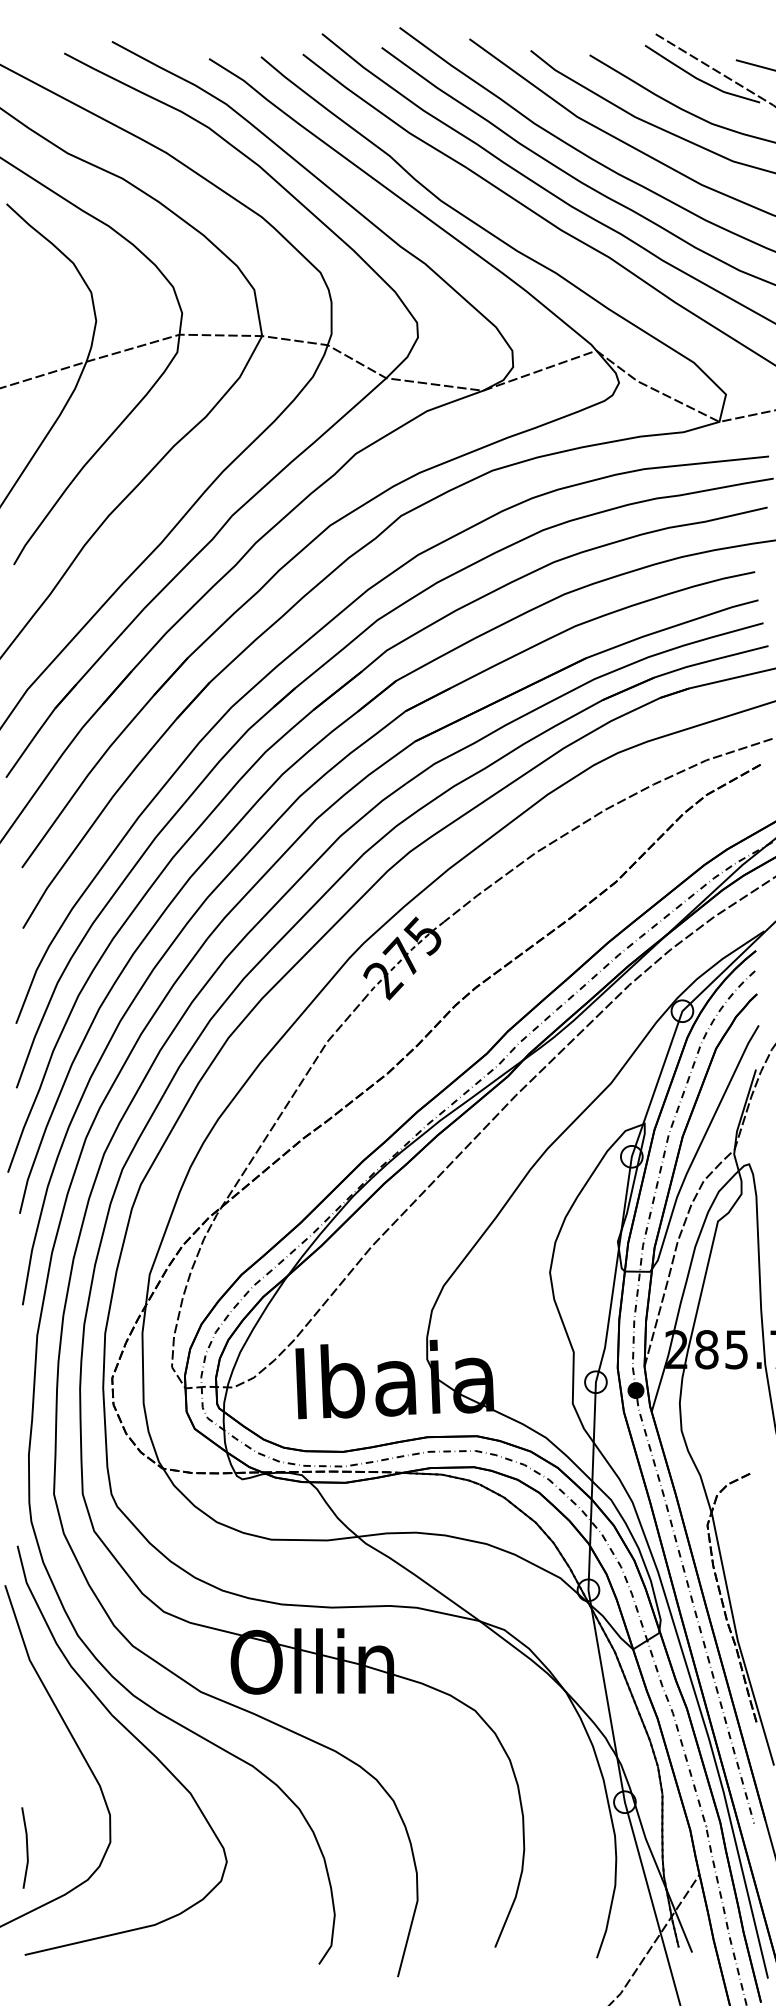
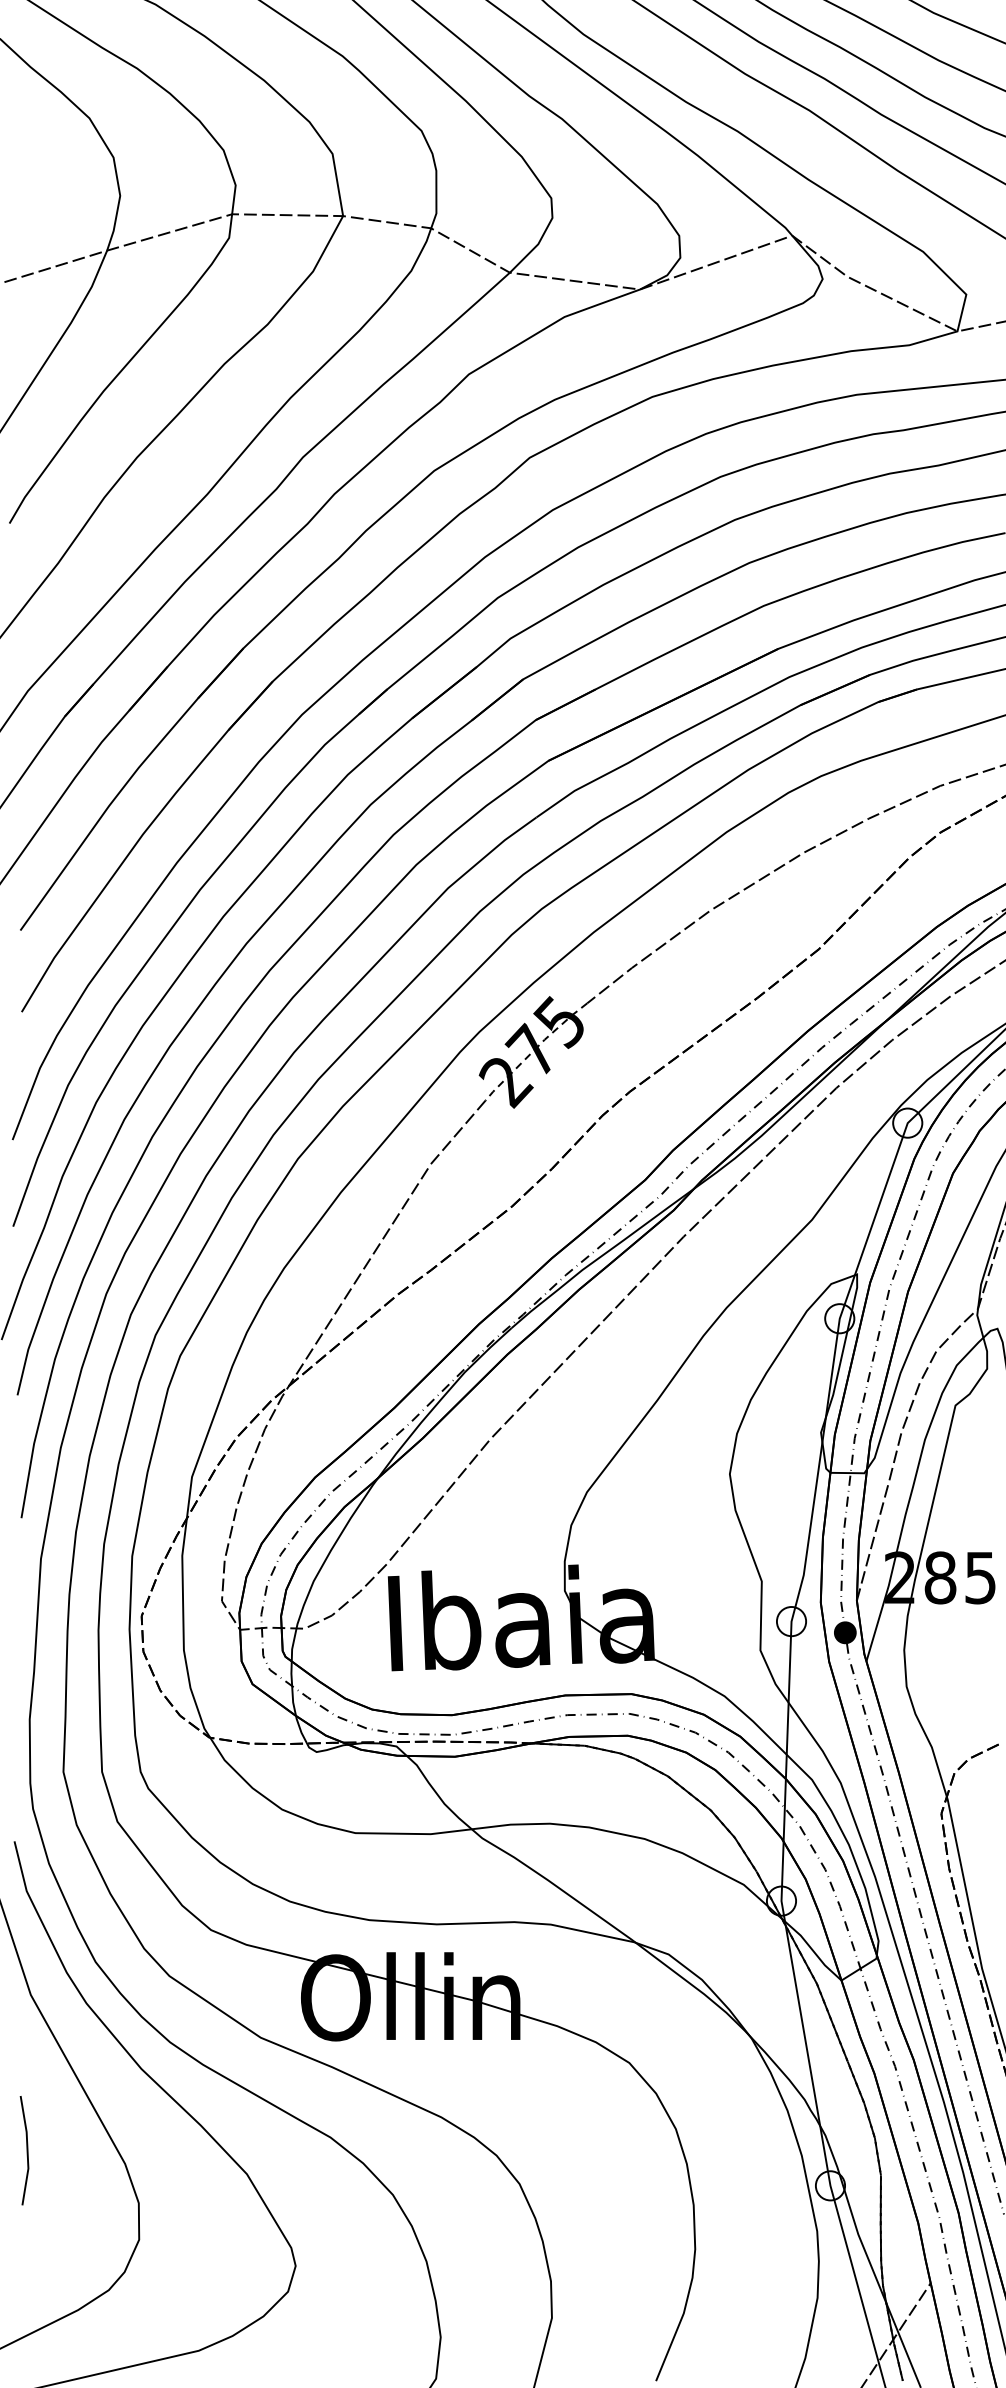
line: (26, 1847) -> (26, 2149), moved

